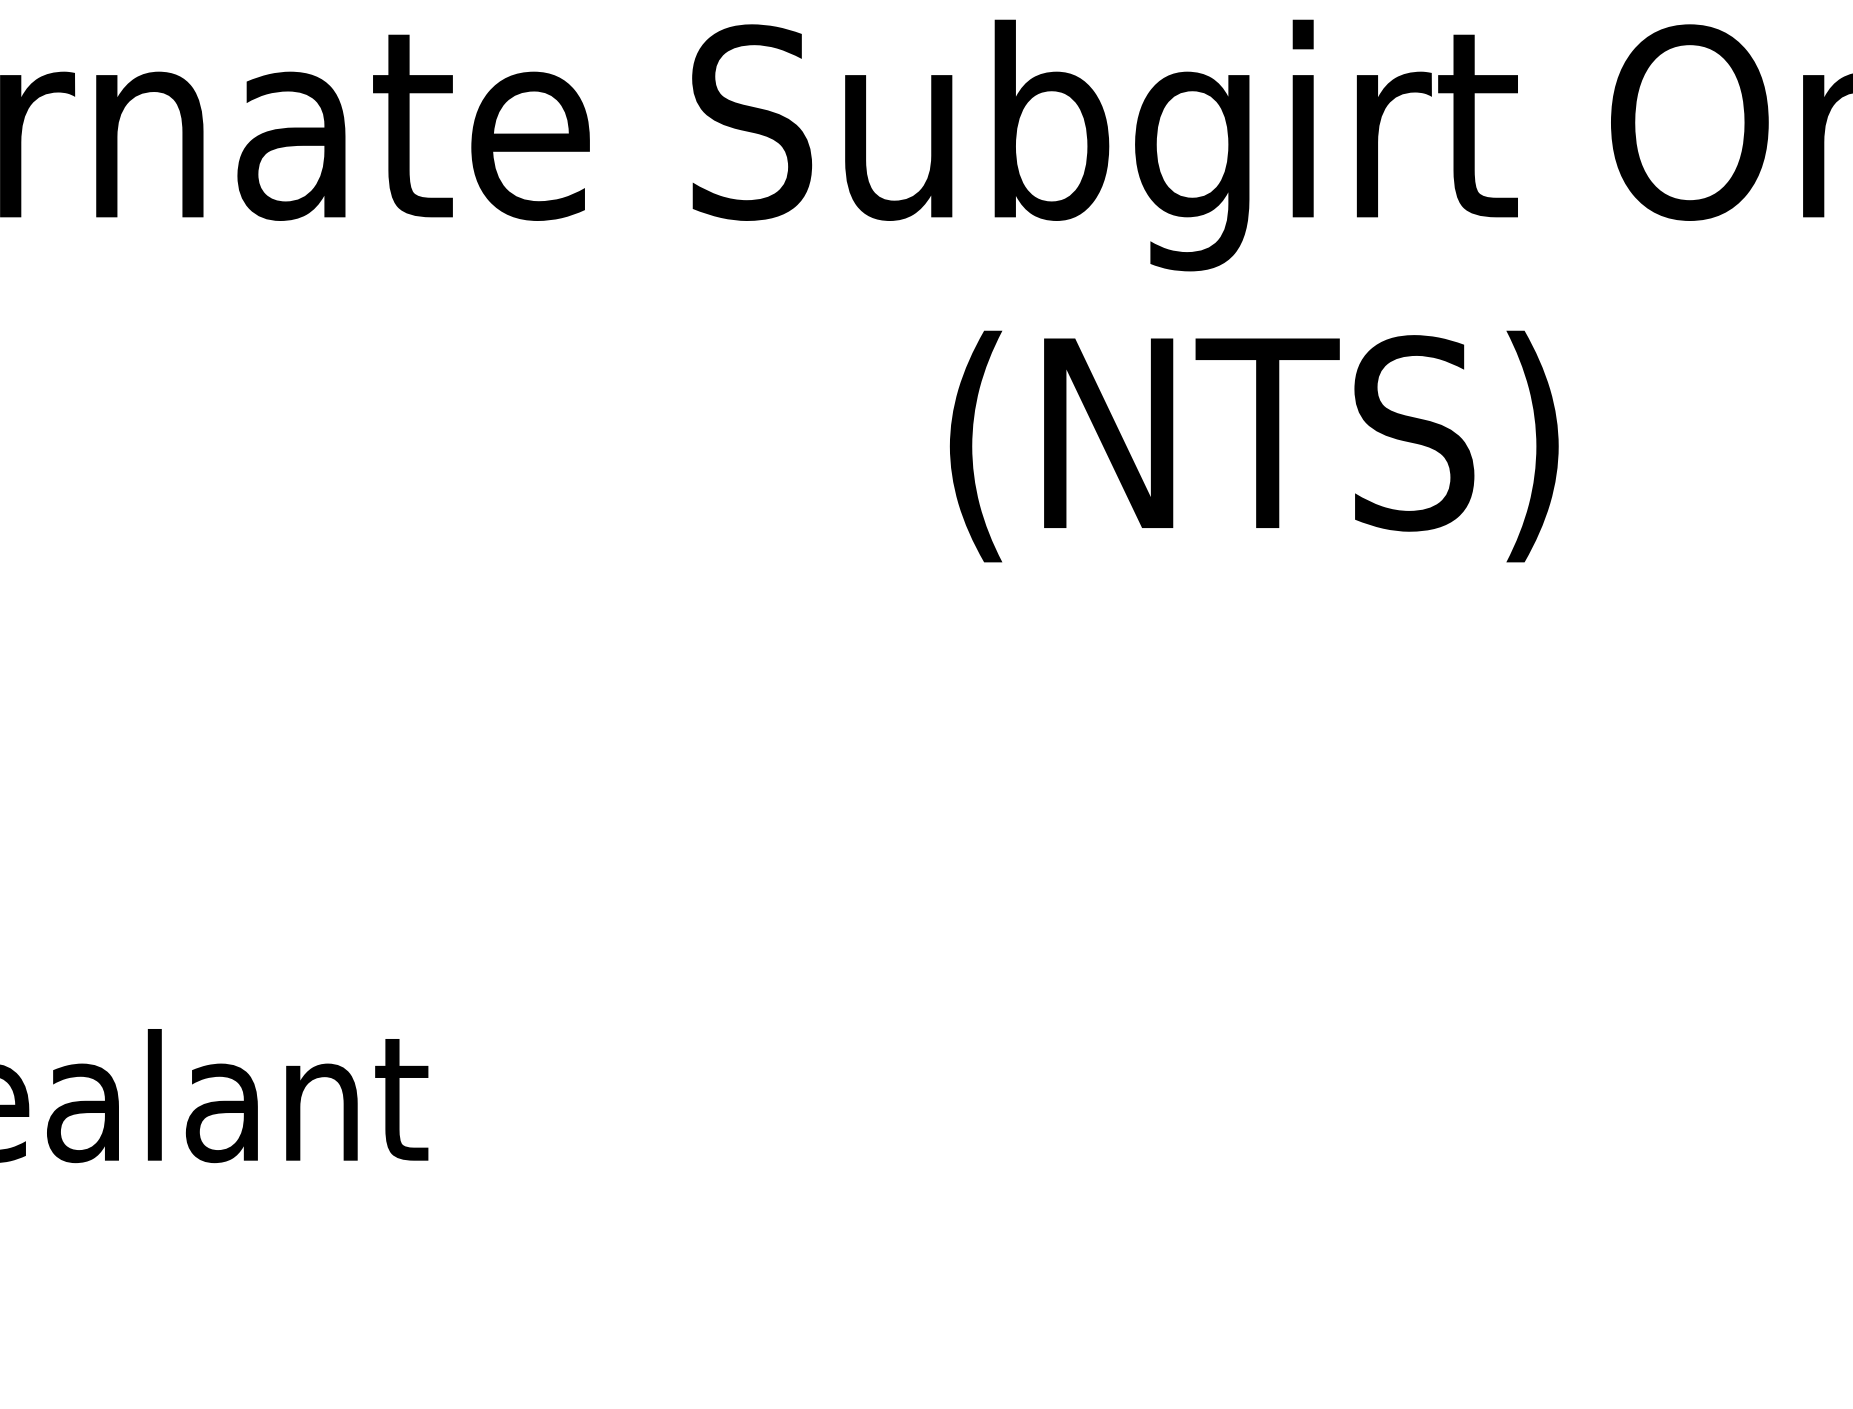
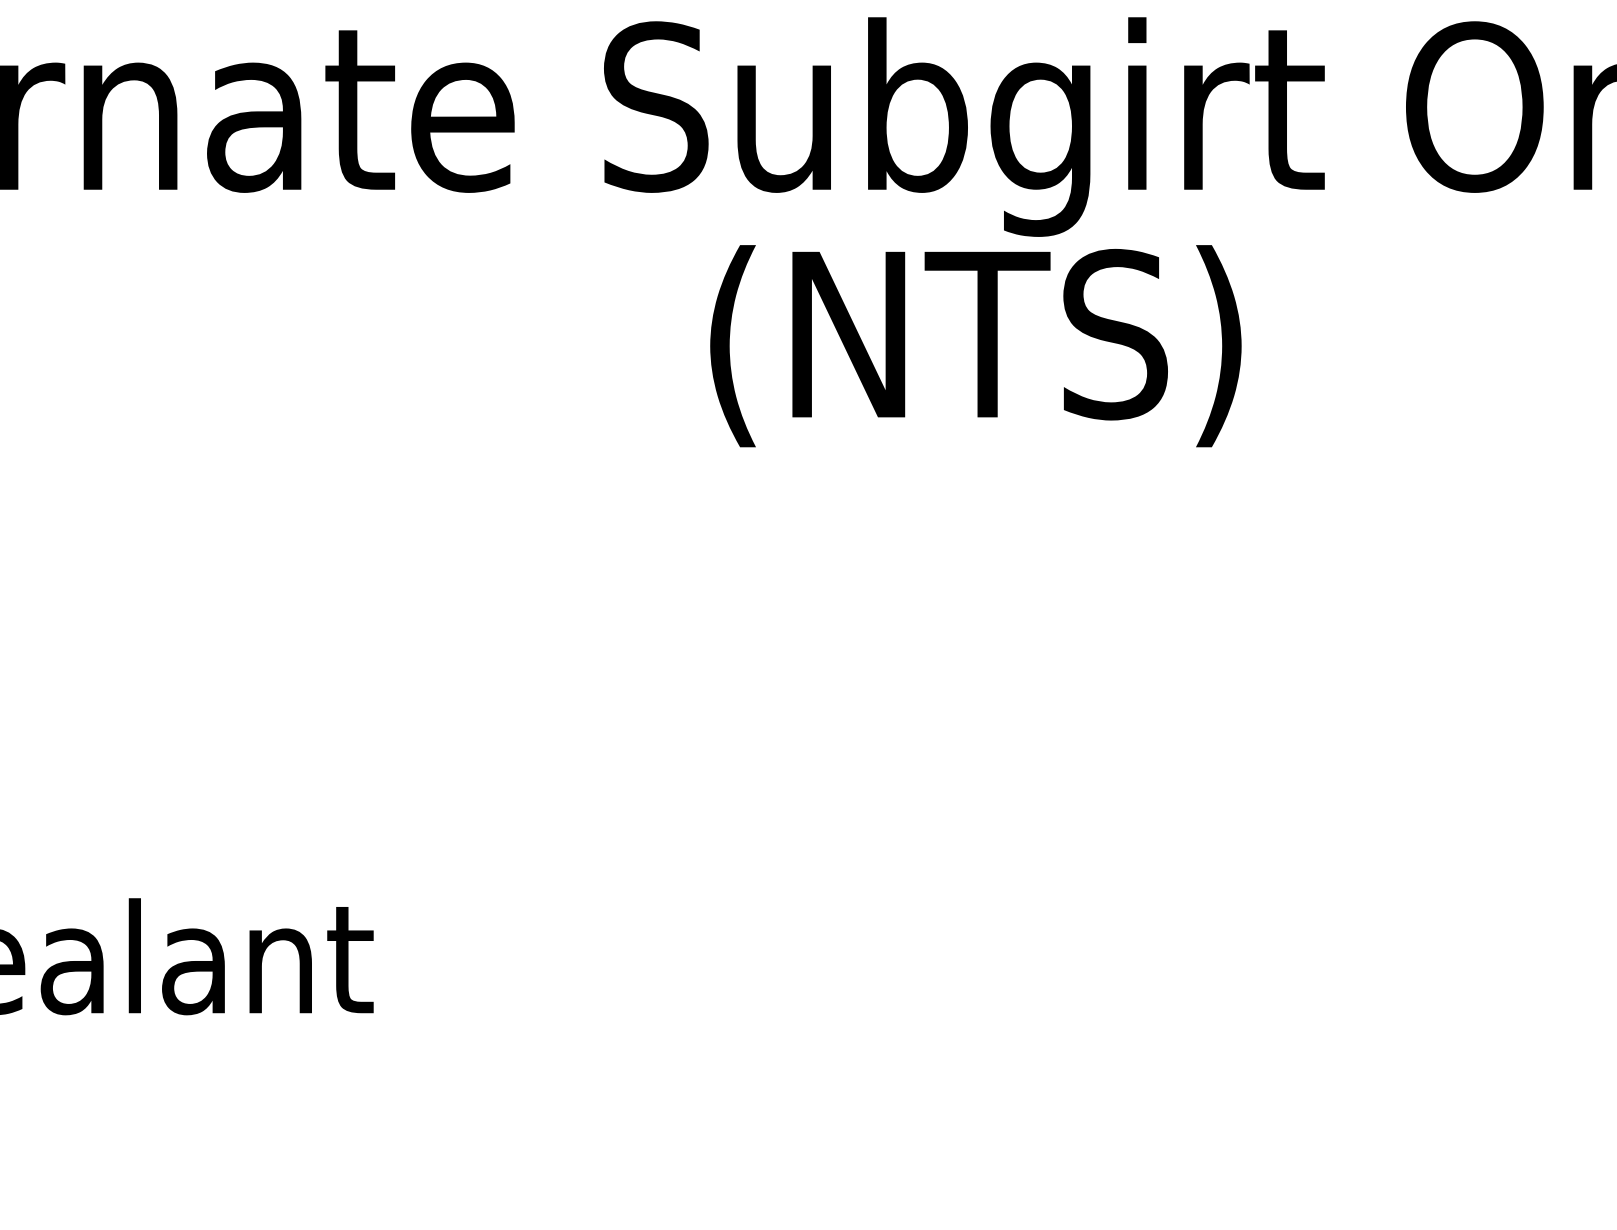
text: (1254, 446) -> (976, 346), moved

